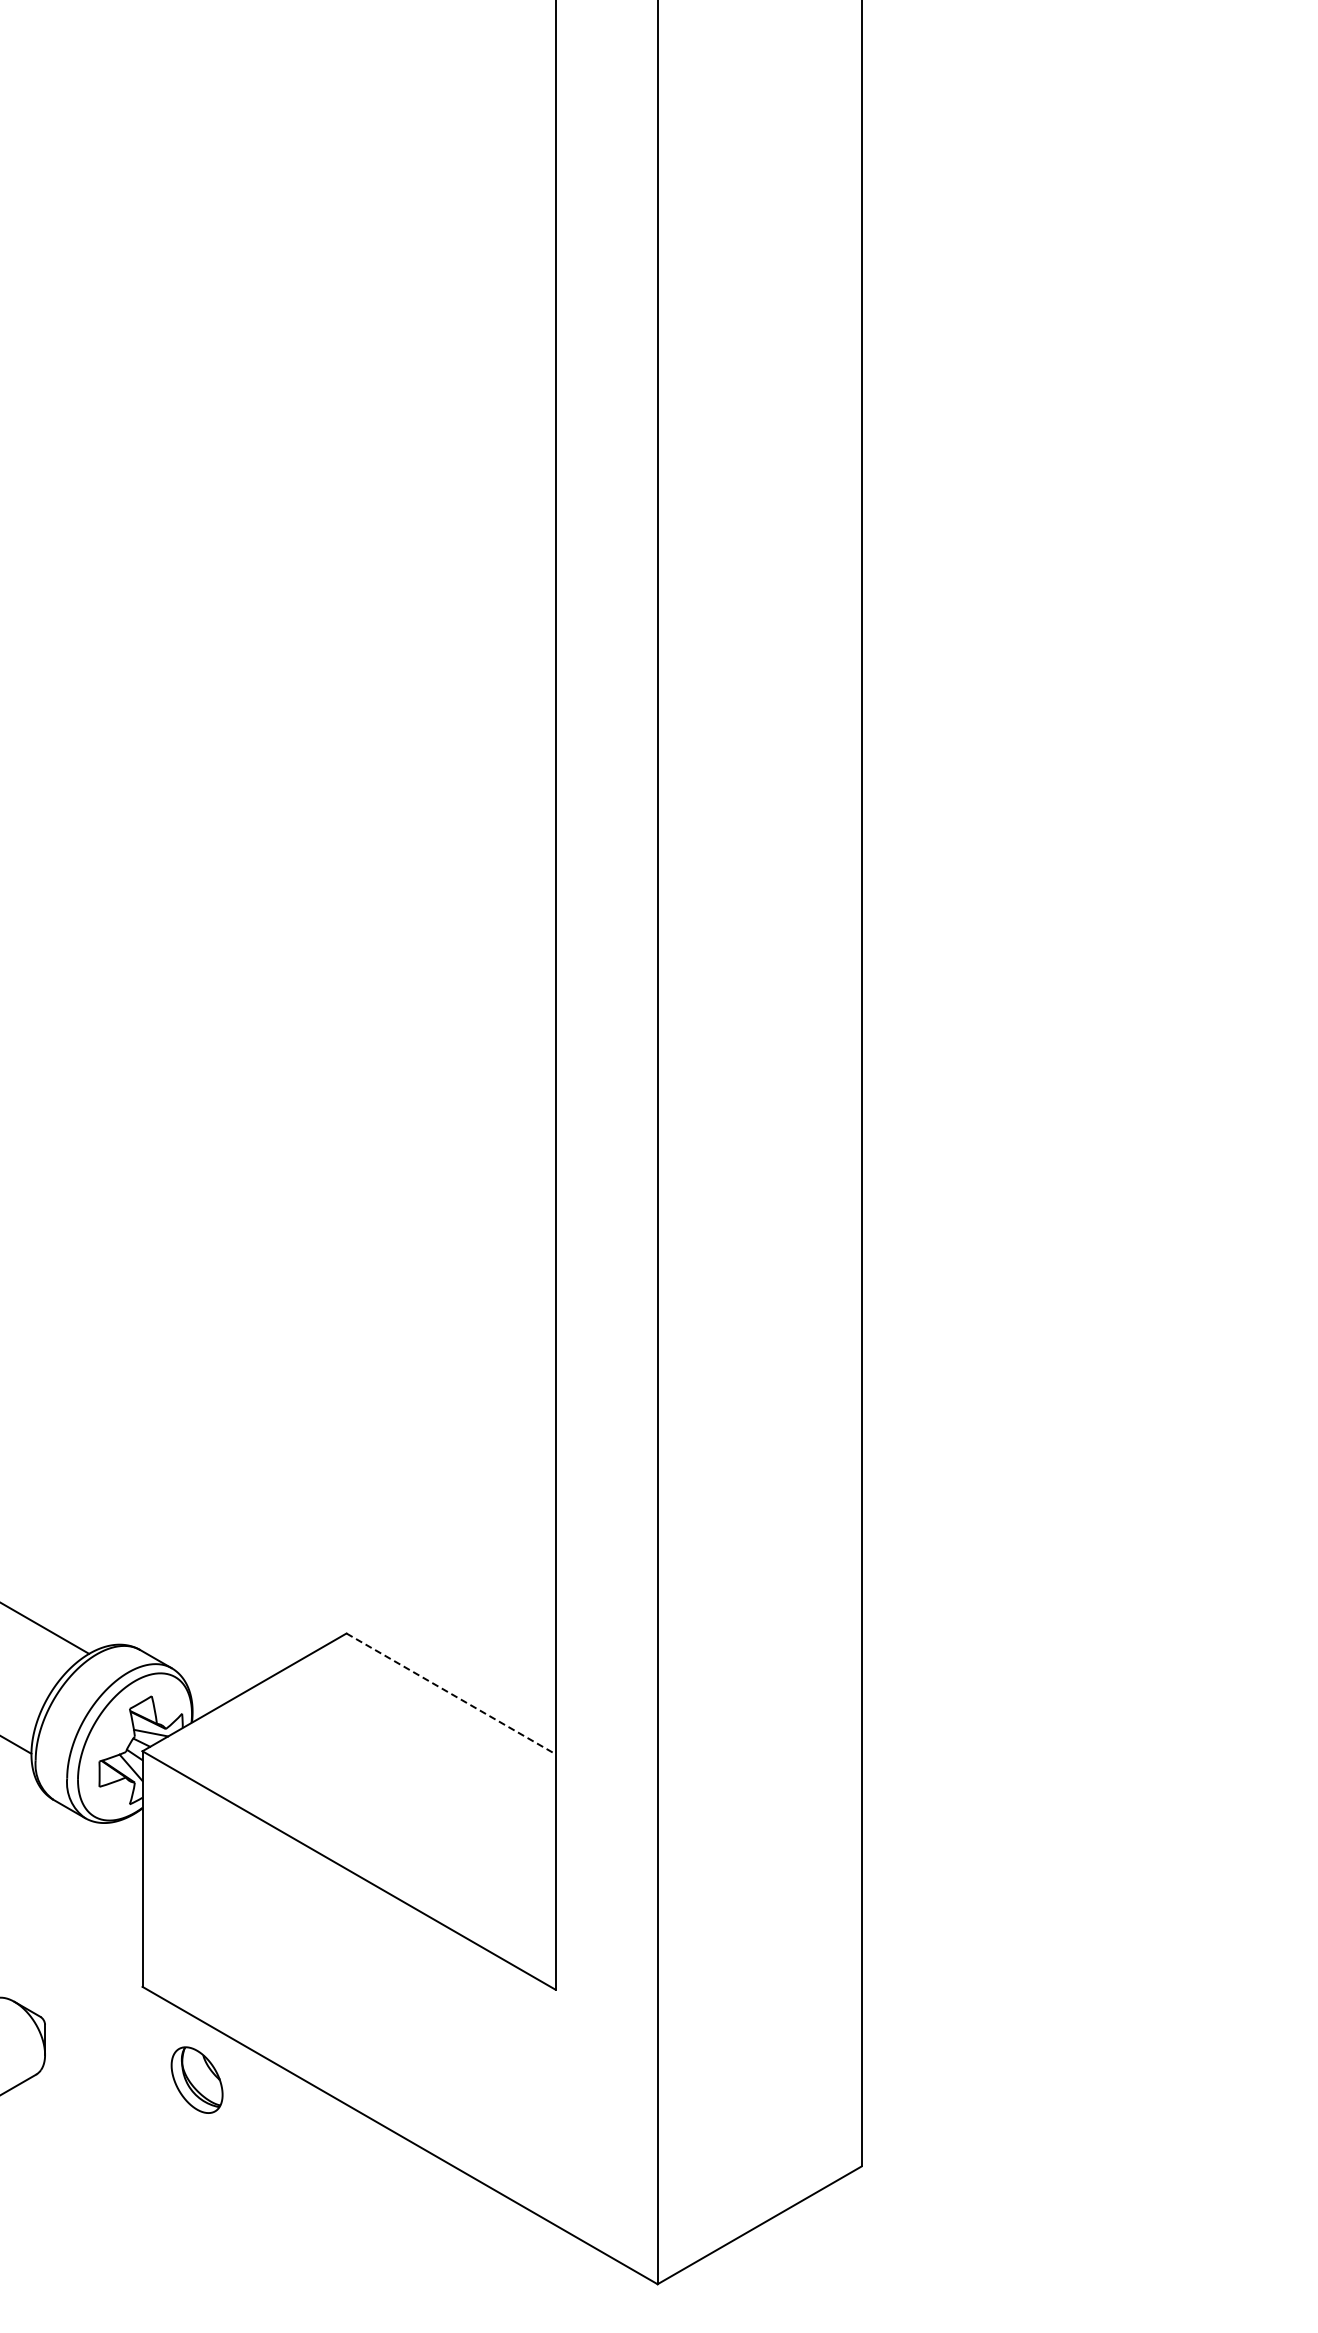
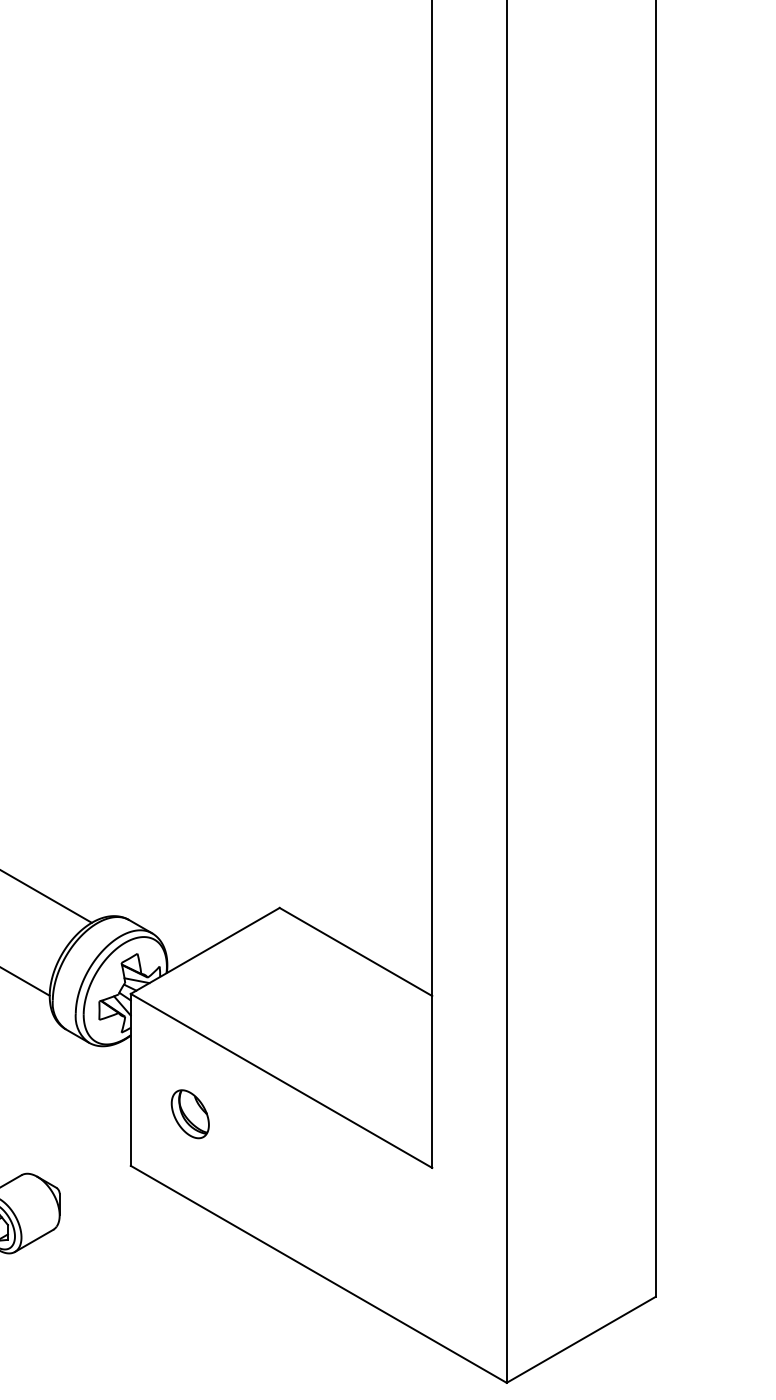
line: (451, 1693) -> (356, 951), dashed -> solid
part: (196, 2079) -> (189, 1113), moved

